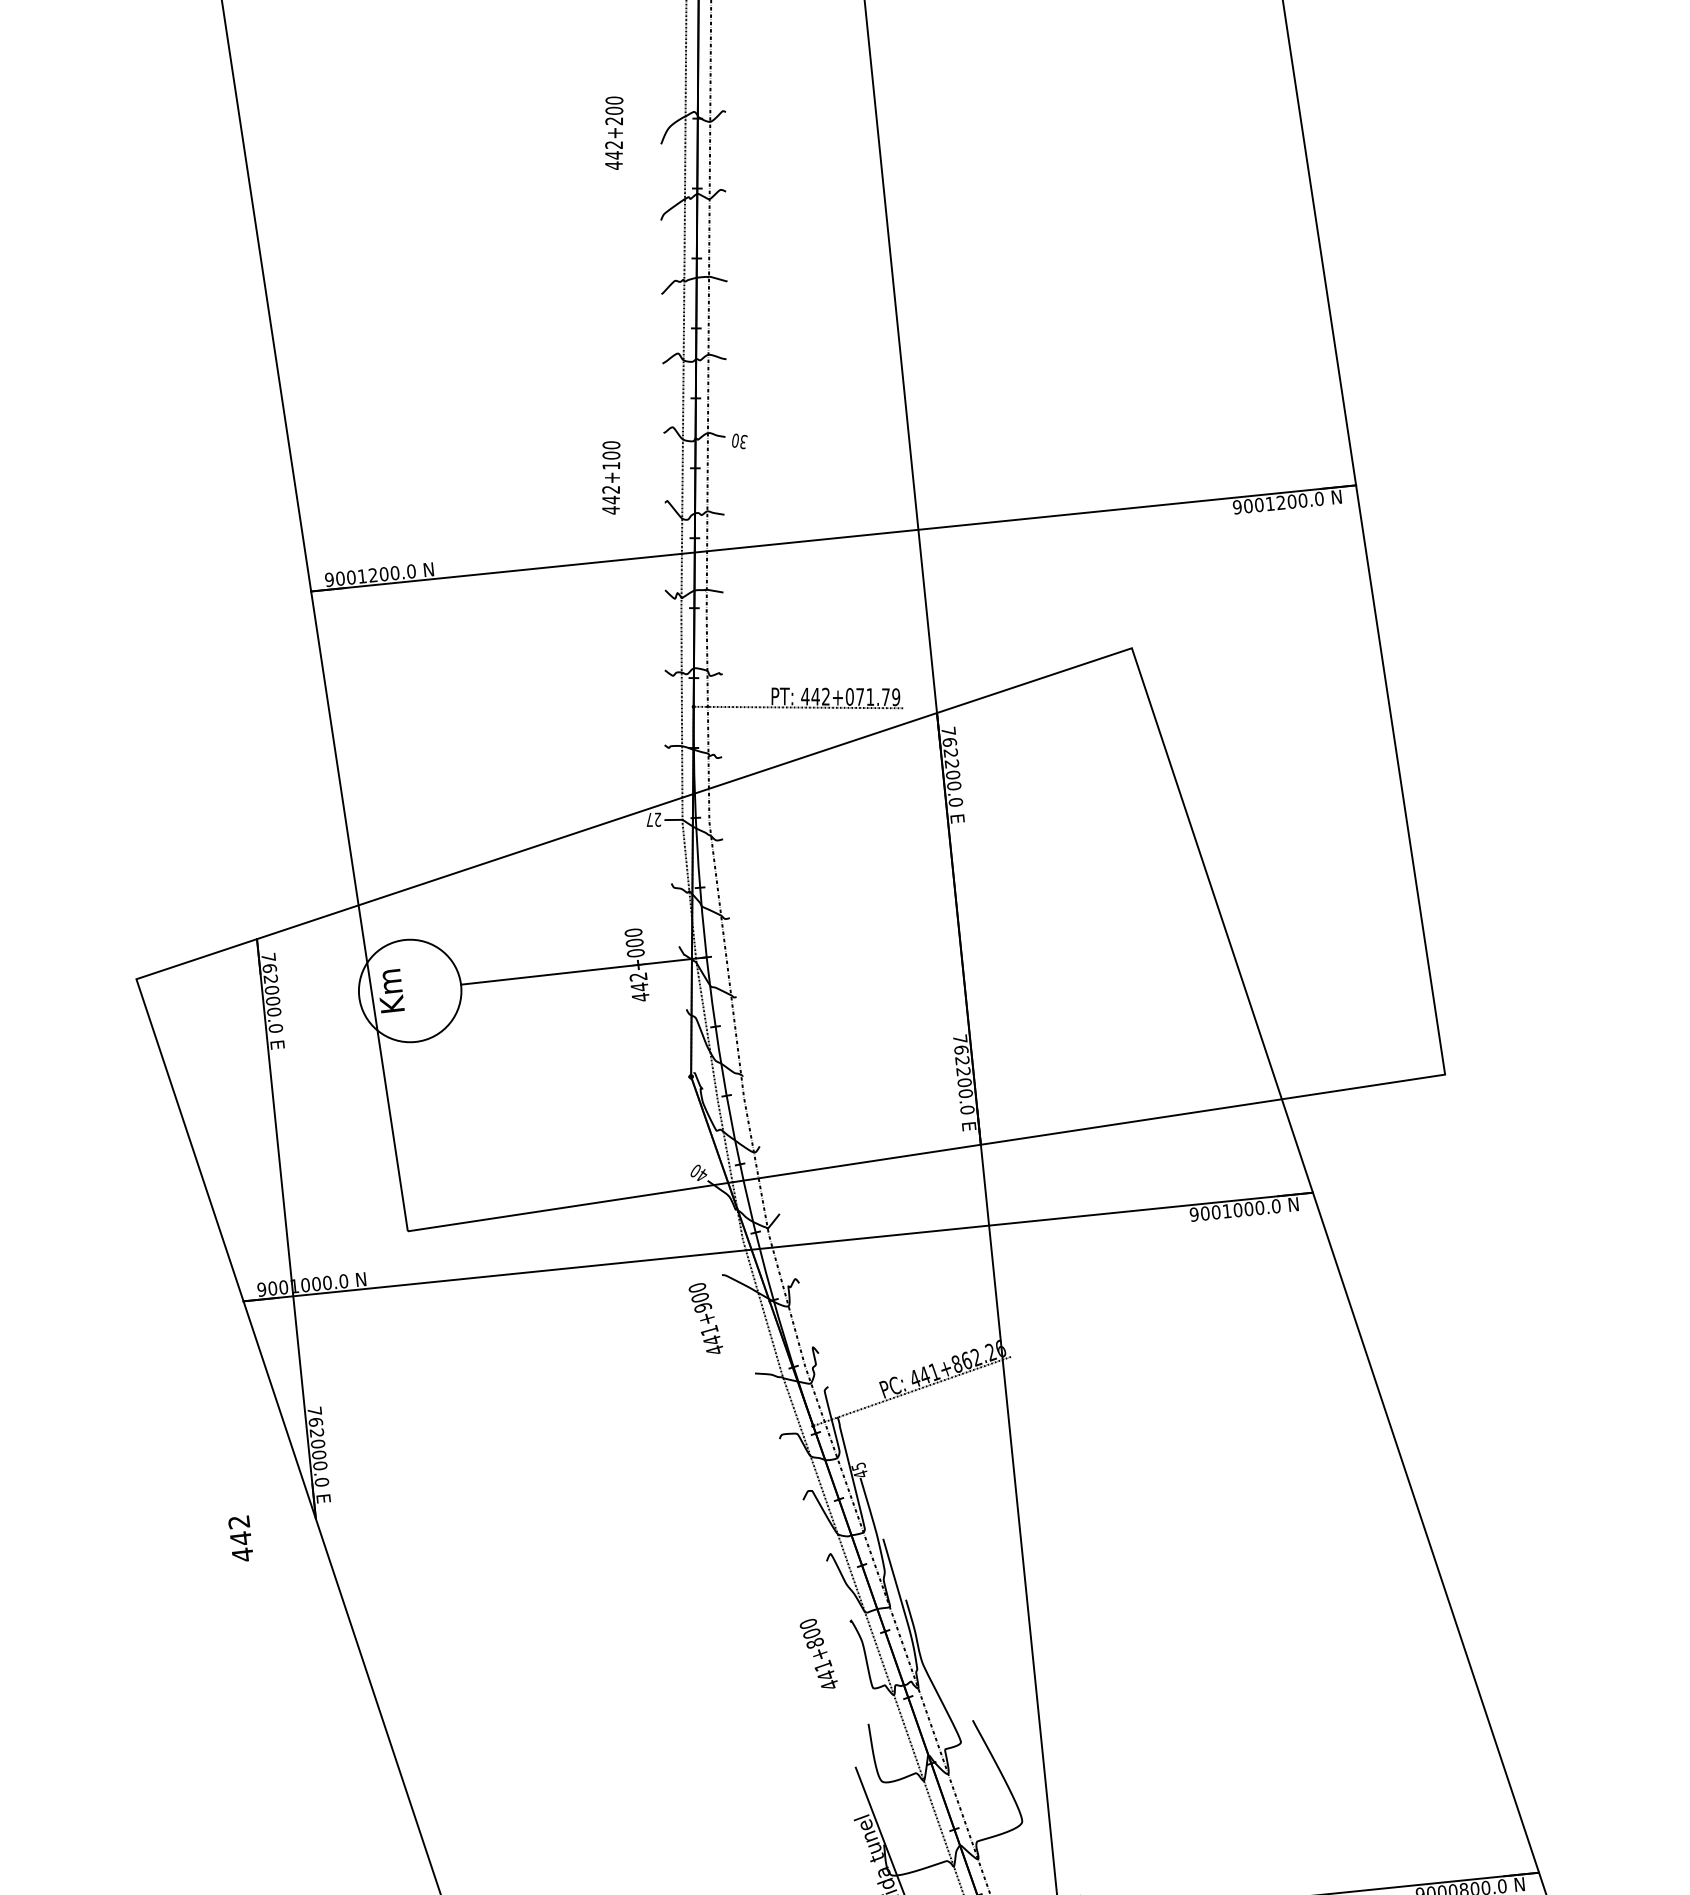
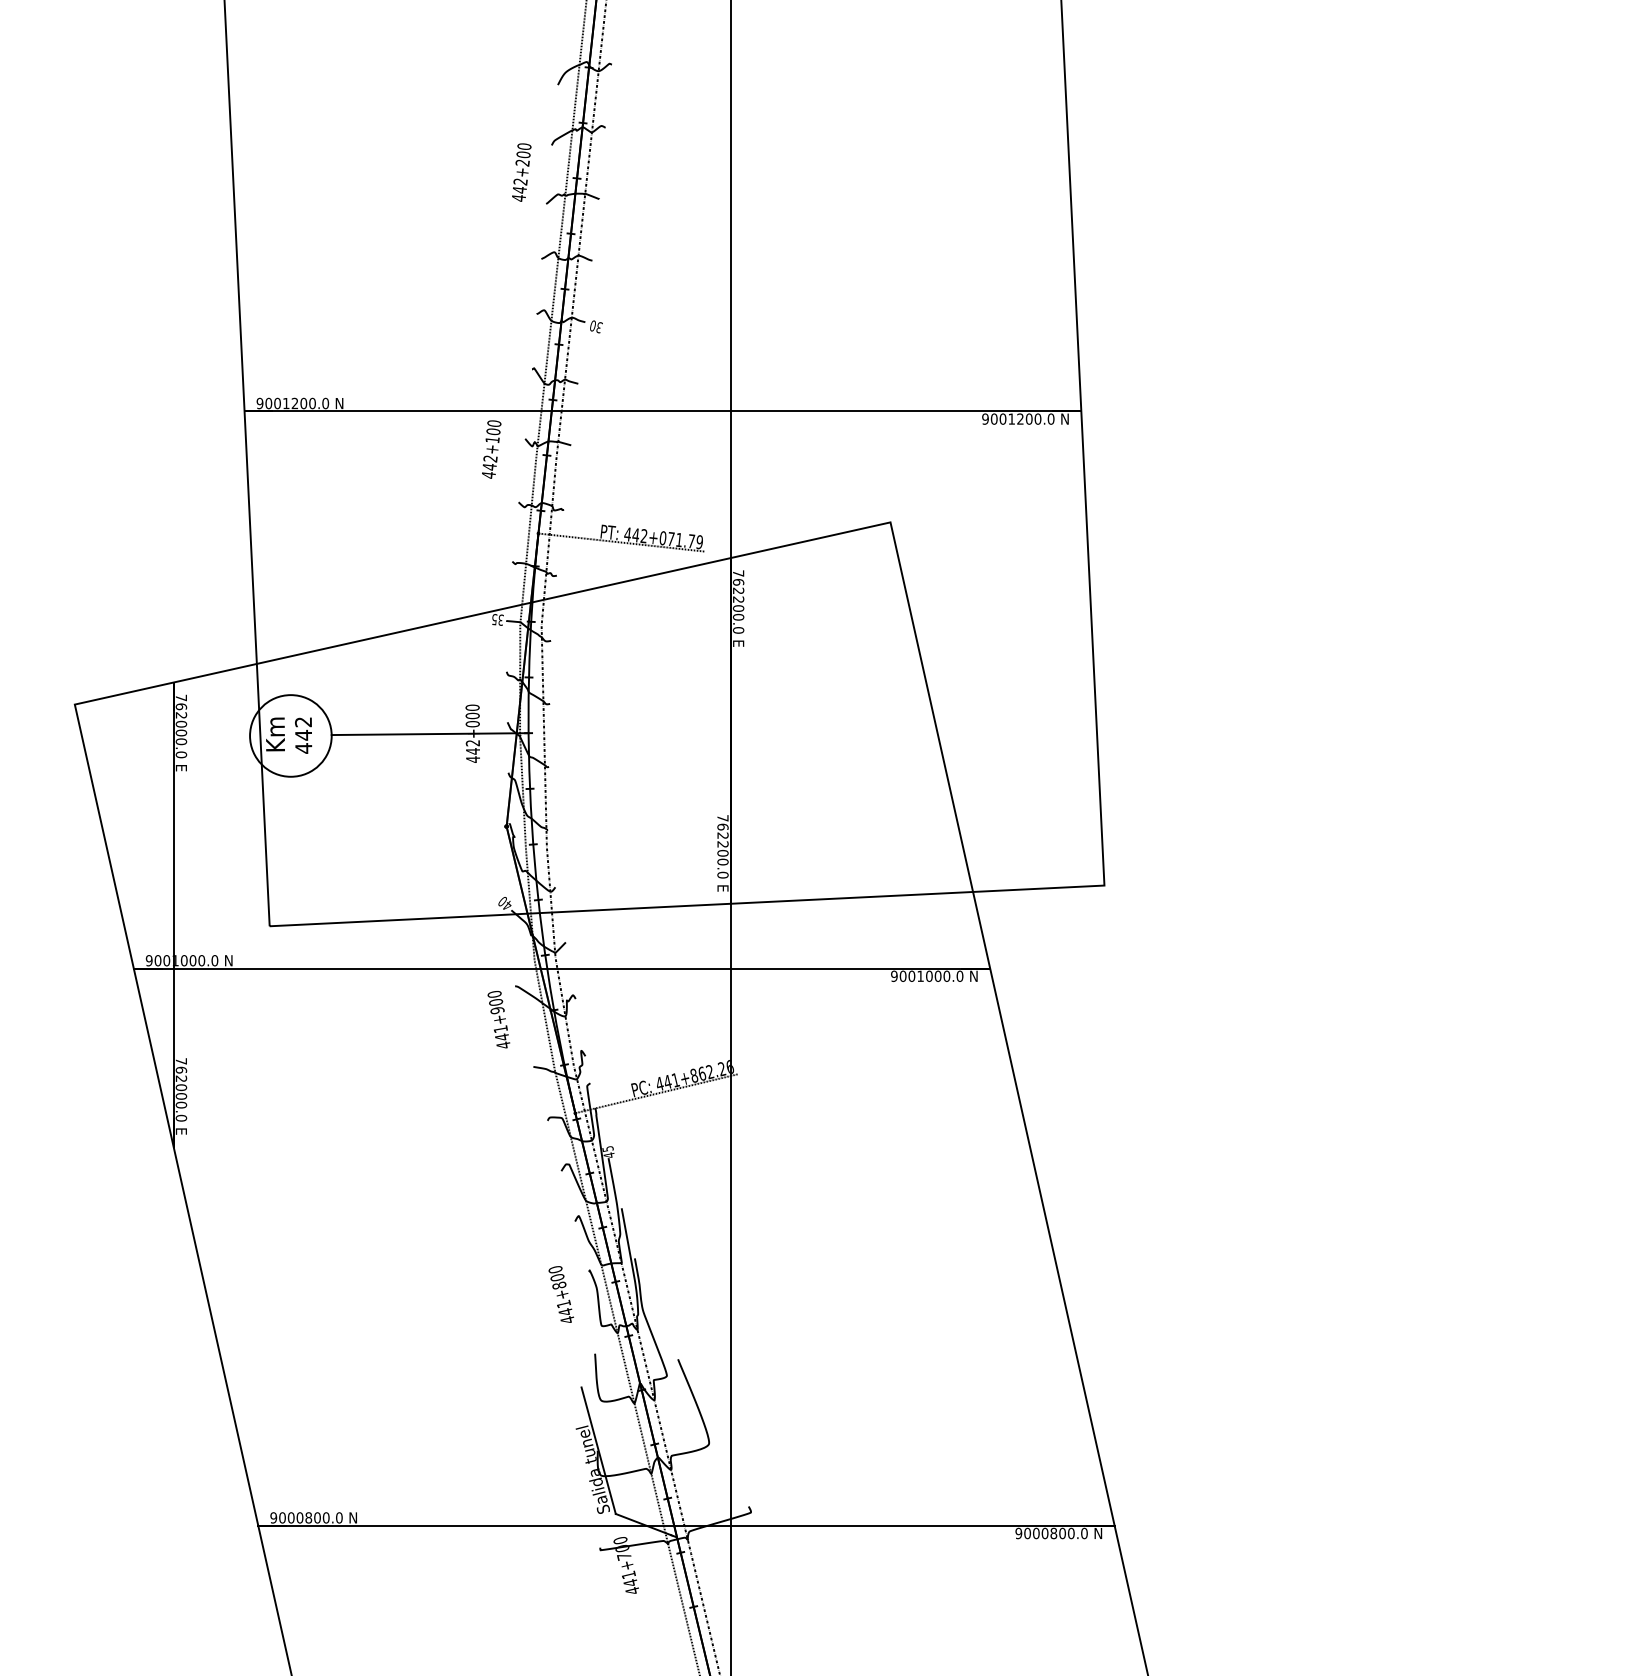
text: (614, 133) -> (521, 172), moved
text: (611, 477) -> (491, 449), moved
text: (653, 819) -> (497, 619), 27 -> 35
text: (240, 1538) -> (303, 735), moved

